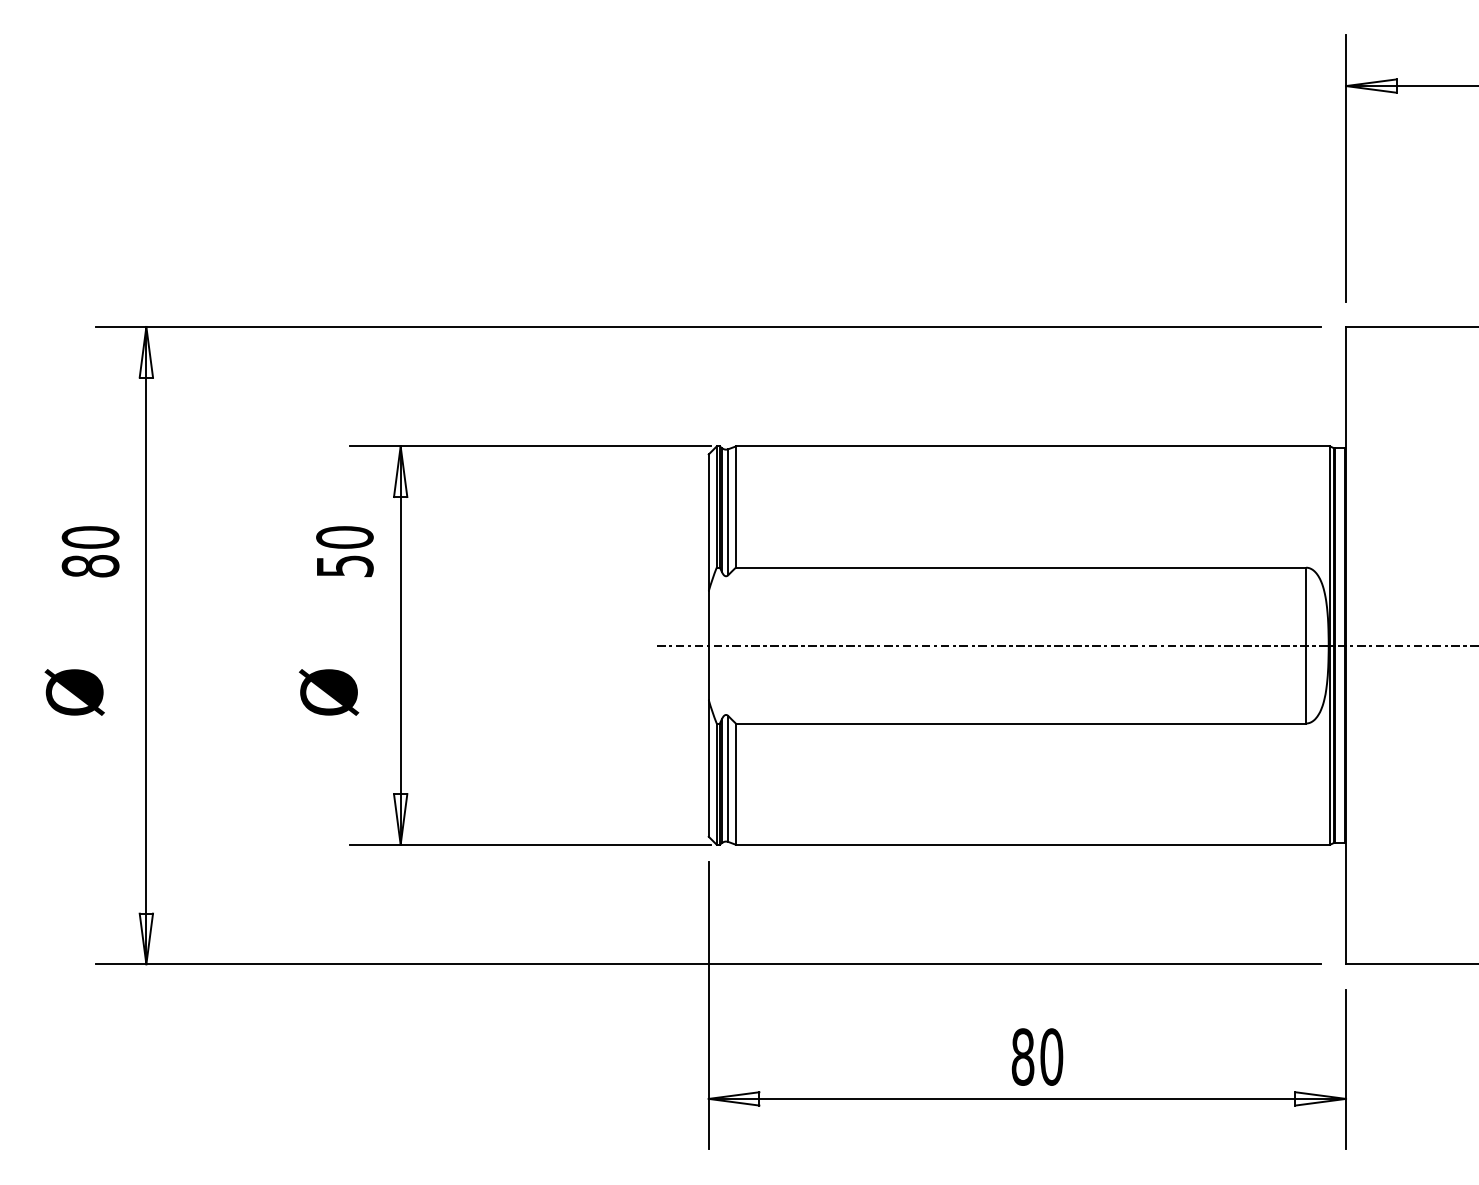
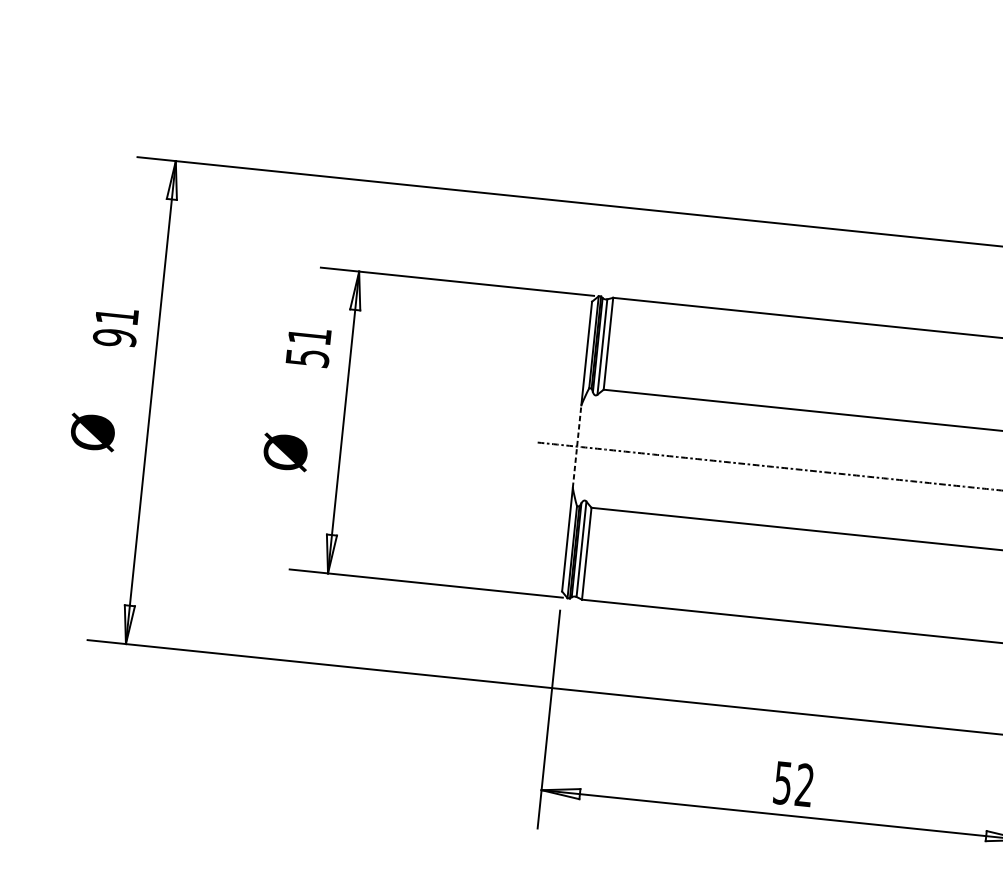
text: (344, 537) -> (309, 336), 50 -> 51
text: (90, 551) -> (115, 326), 80 -> 91
line: (708, 645) -> (576, 446), solid -> dashed
text: (1037, 1056) -> (794, 783), 80 -> 52

